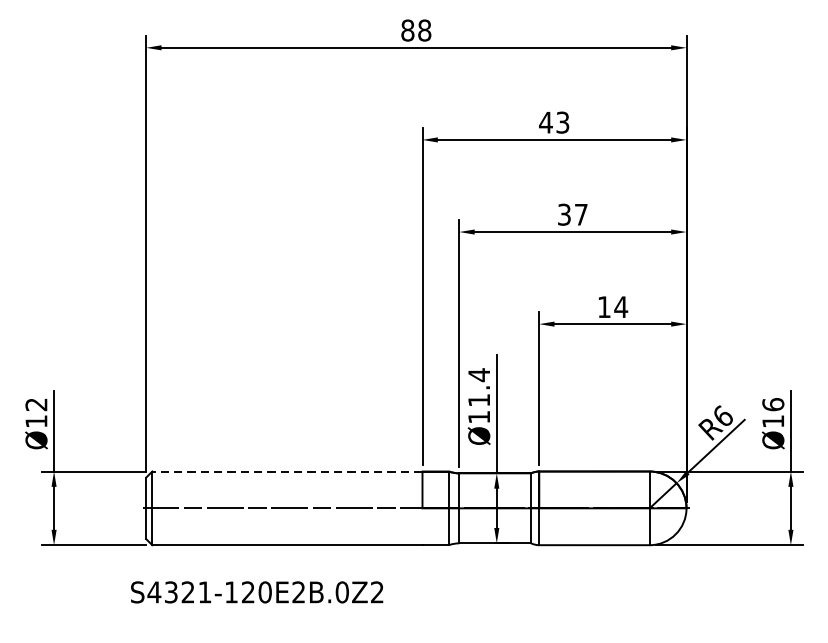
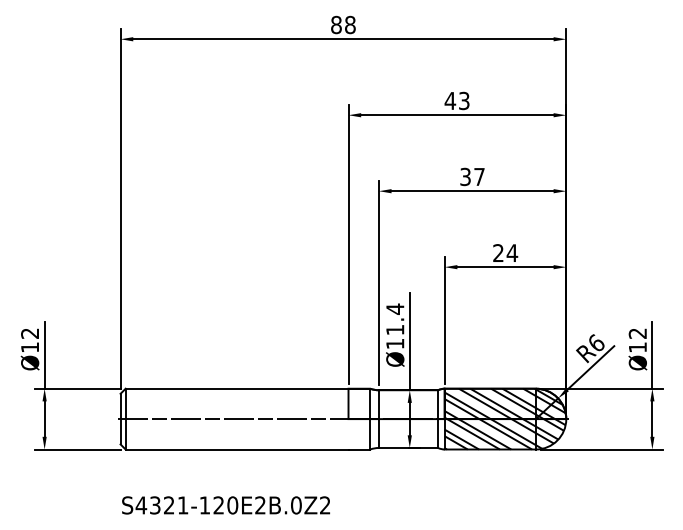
text: (604, 306) -> (498, 252), 14 -> 24
text: (772, 404) -> (637, 333), Ø16 -> Ø12
line: (286, 471) -> (236, 388), dashed -> solid
hatch: (611, 507) -> (504, 418), added
text: (256, 592) -> (225, 505), moved

